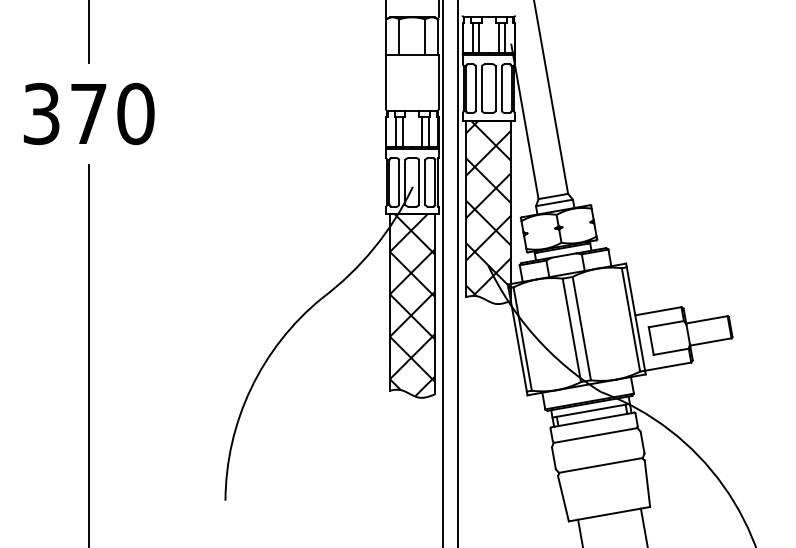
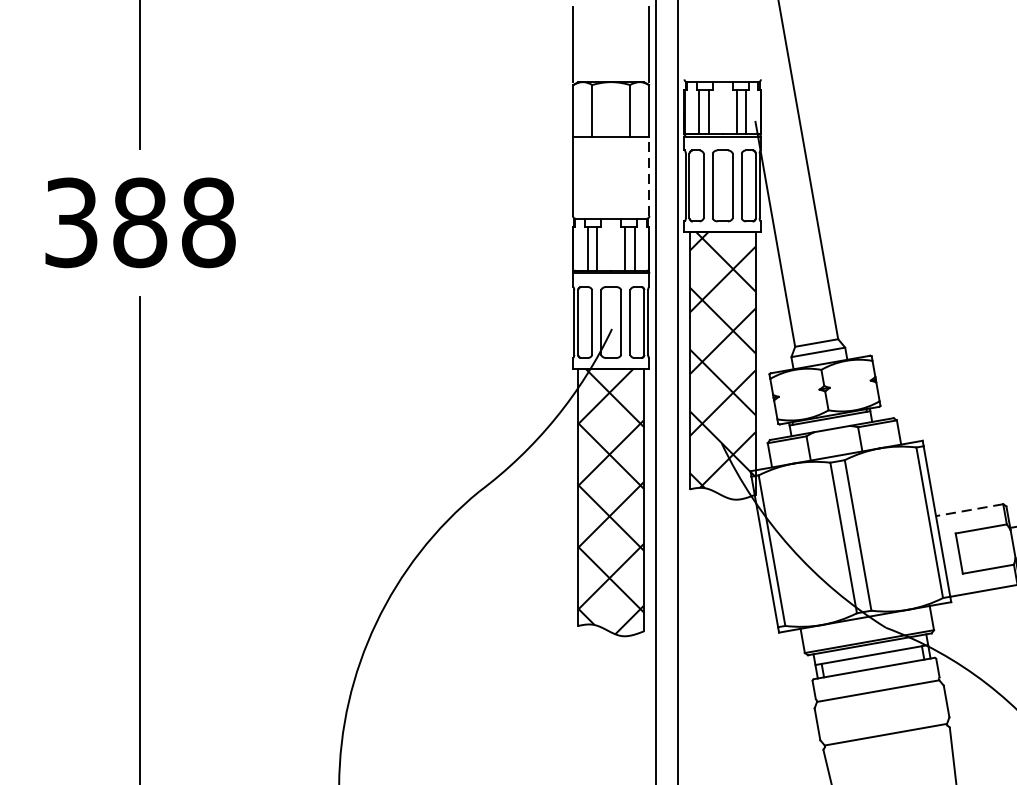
line: (438, 81) -> (649, 175), solid -> dashed
text: (112, 113) -> (174, 222), 370 -> 388
line: (657, 311) -> (968, 510), solid -> dashed

